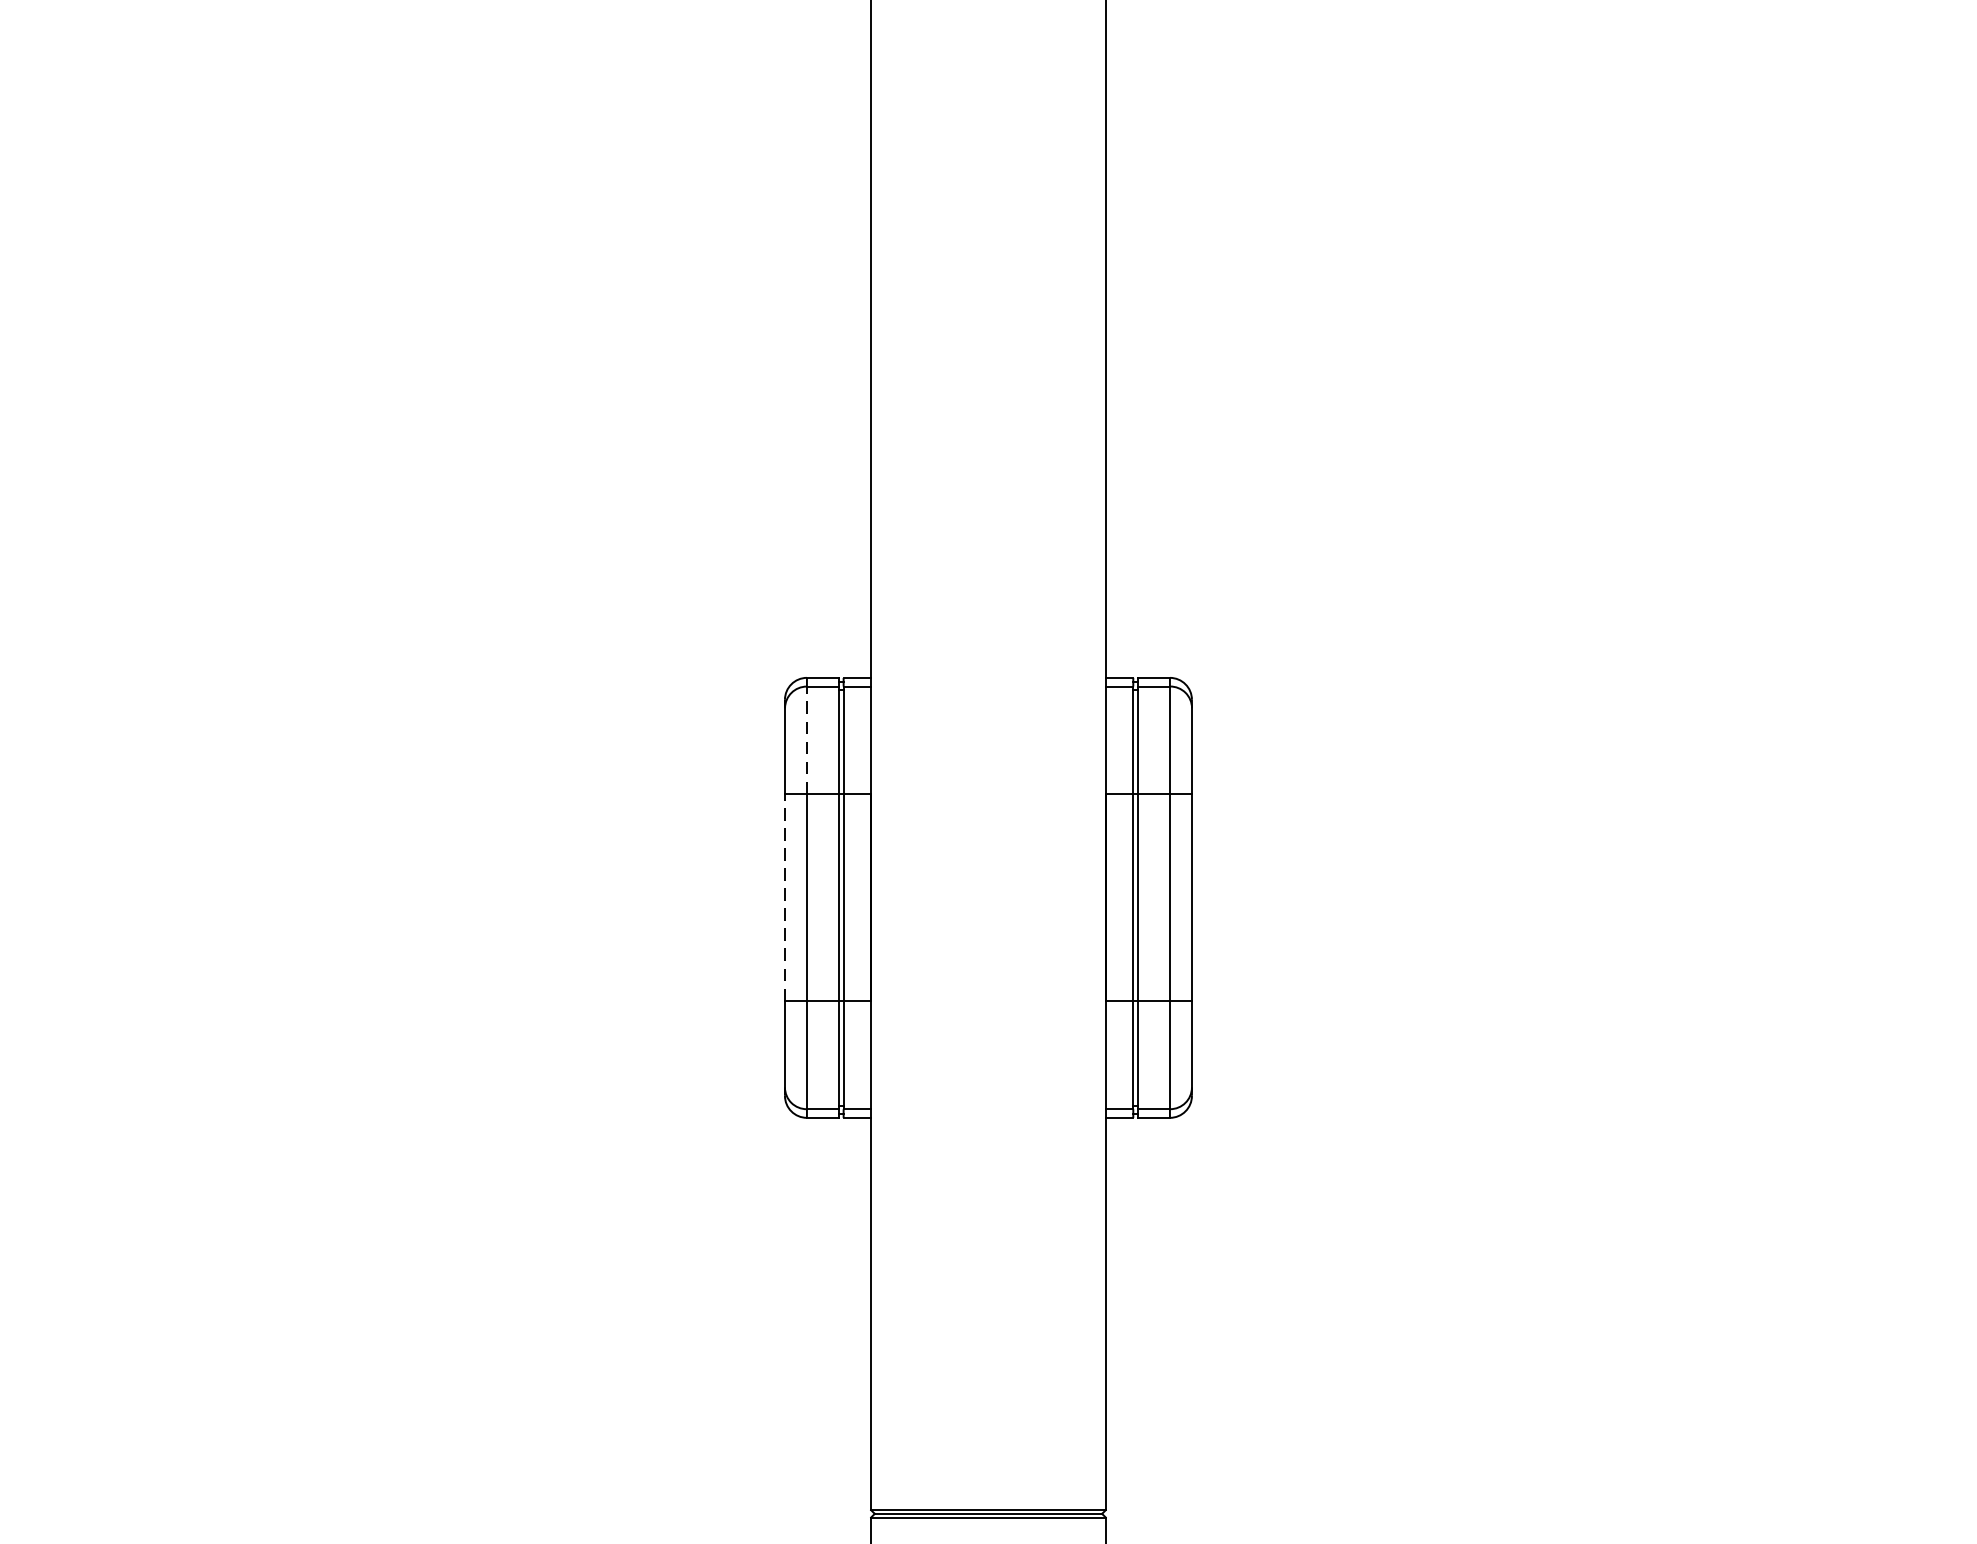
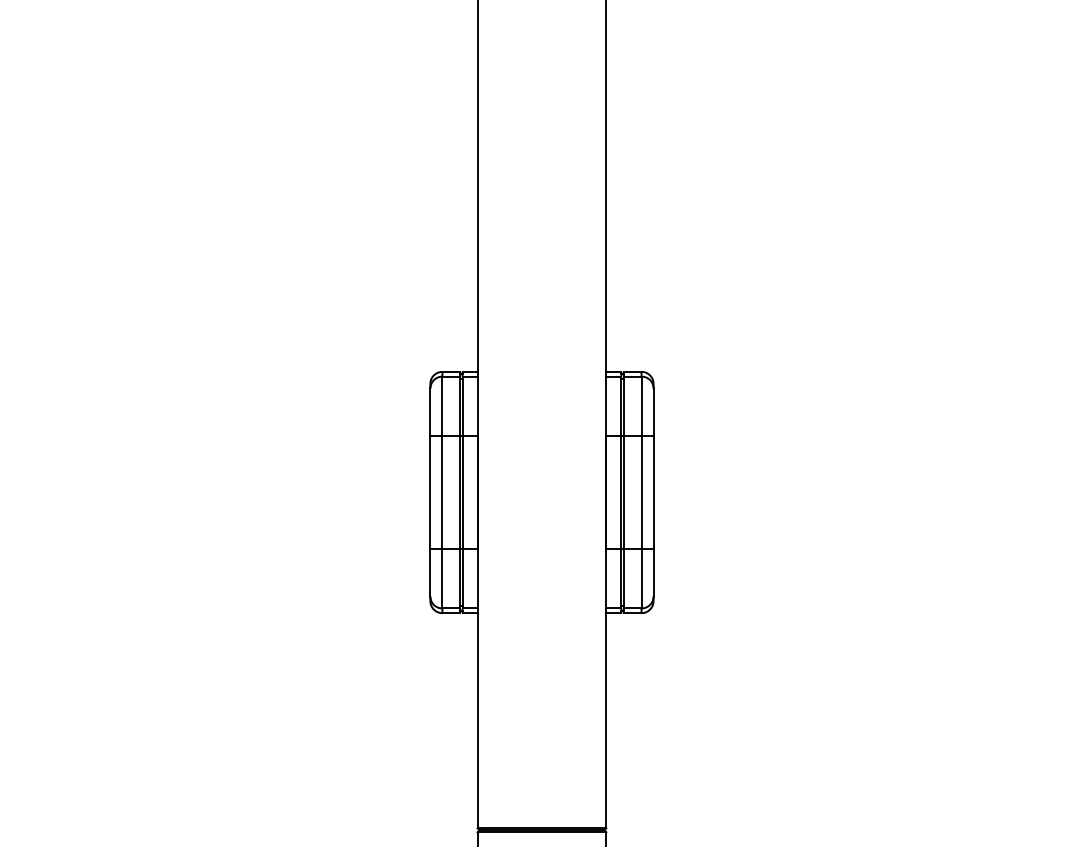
line: (807, 741) -> (442, 406), dashed -> solid
line: (785, 897) -> (430, 492), dashed -> solid

